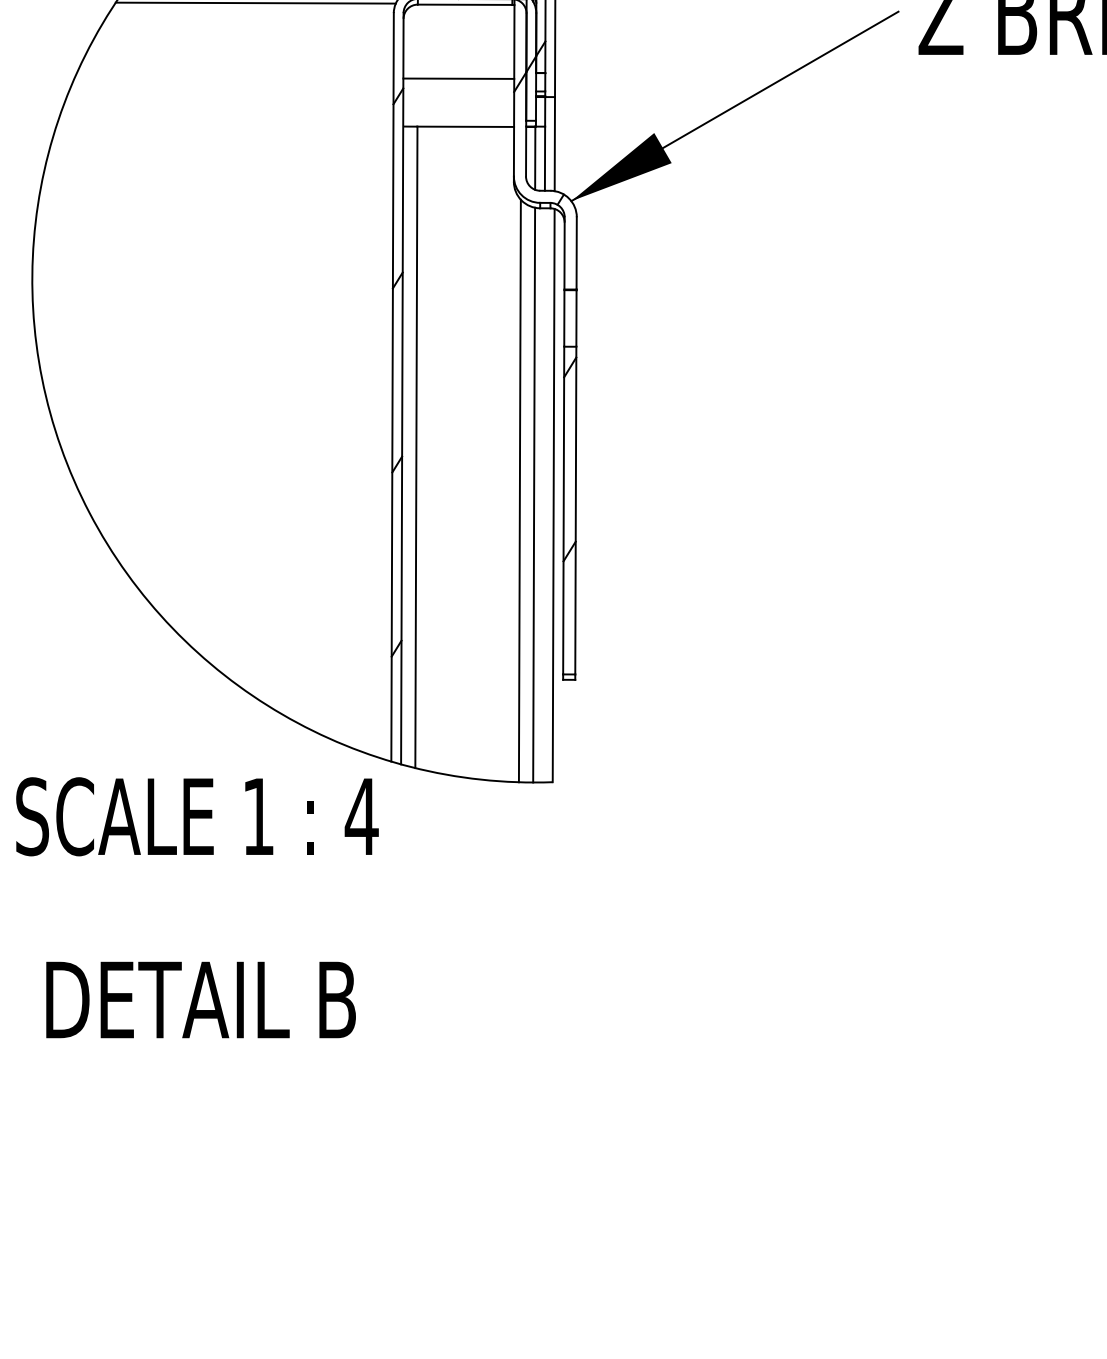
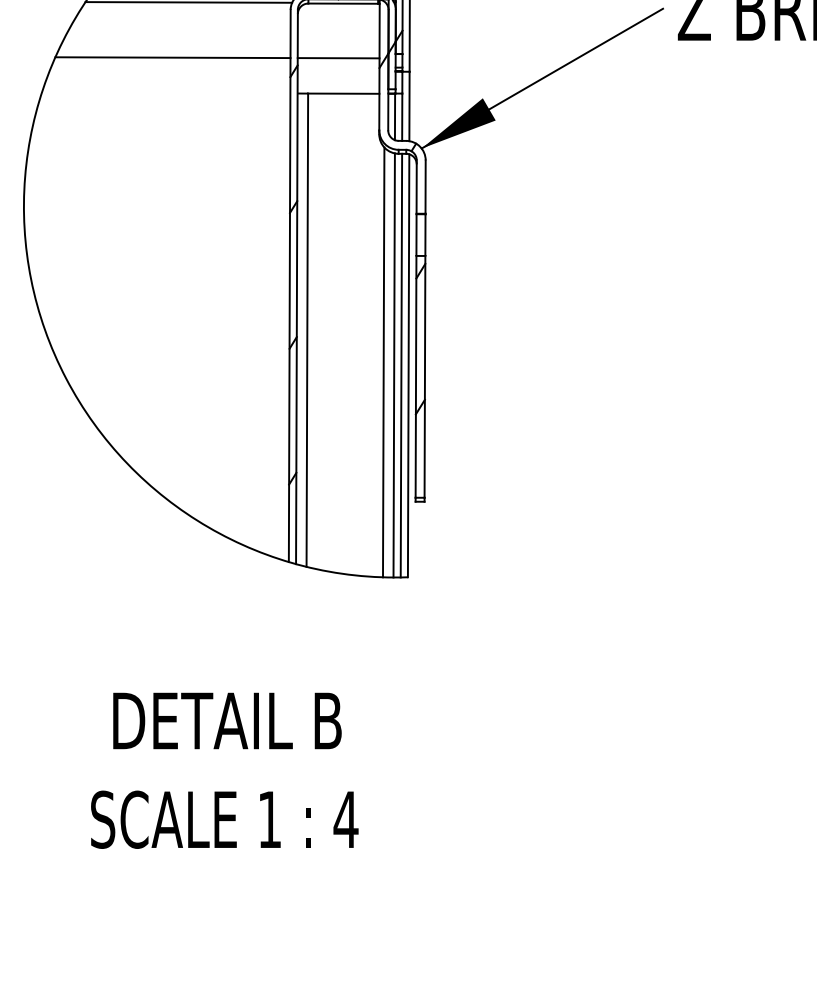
line: (233, 77) -> (172, 57), added
line: (544, 495) -> (401, 365), added
text: (197, 816) -> (224, 819), moved
text: (201, 999) -> (227, 720), moved

